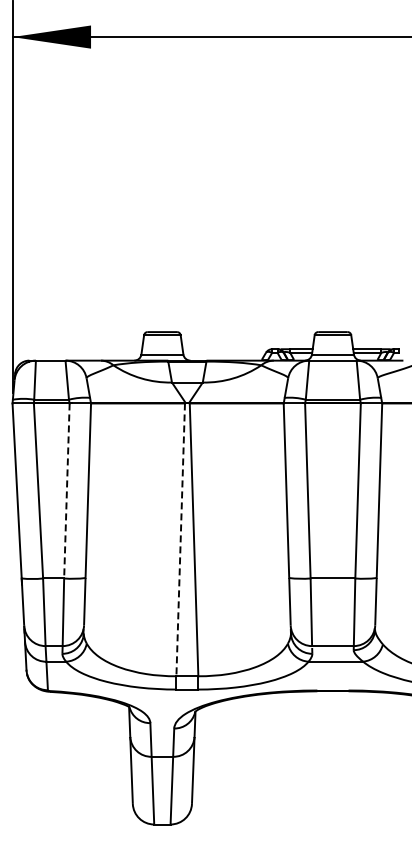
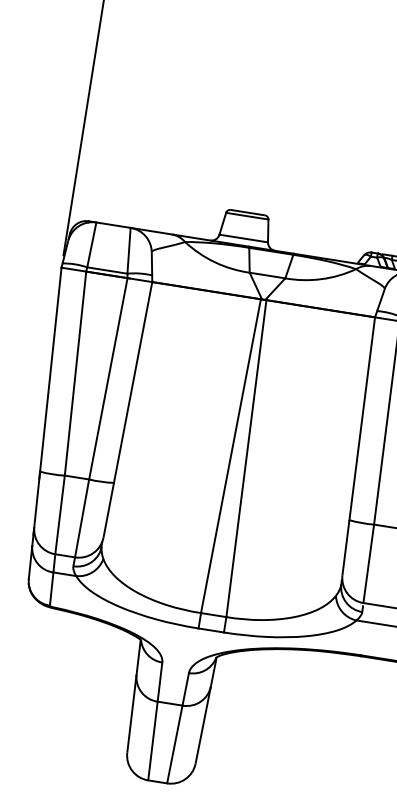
line: (66, 490) -> (107, 378), dashed -> solid
line: (180, 540) -> (230, 456), dashed -> solid

